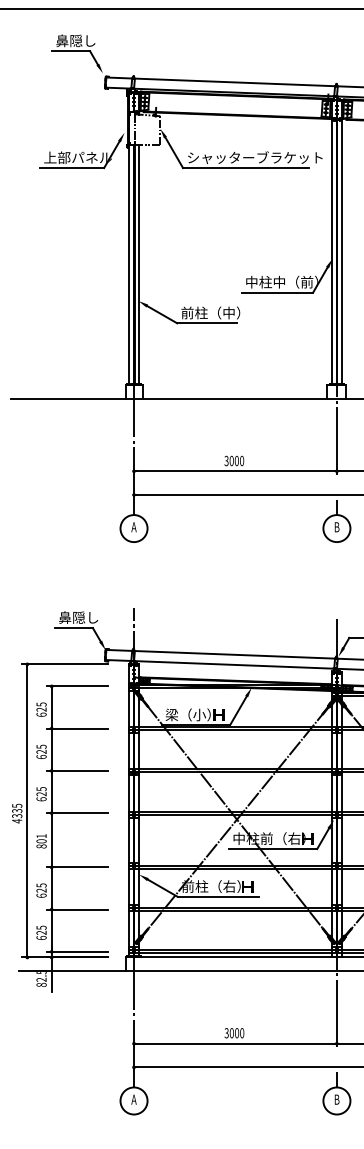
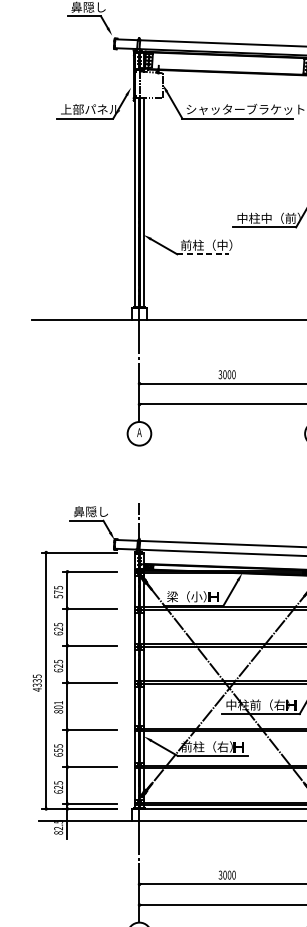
line: (207, 323) -> (203, 254), solid -> dashed
text: (41, 711) -> (58, 593), 625 -> 575
text: (41, 890) -> (58, 750), 625 -> 655

